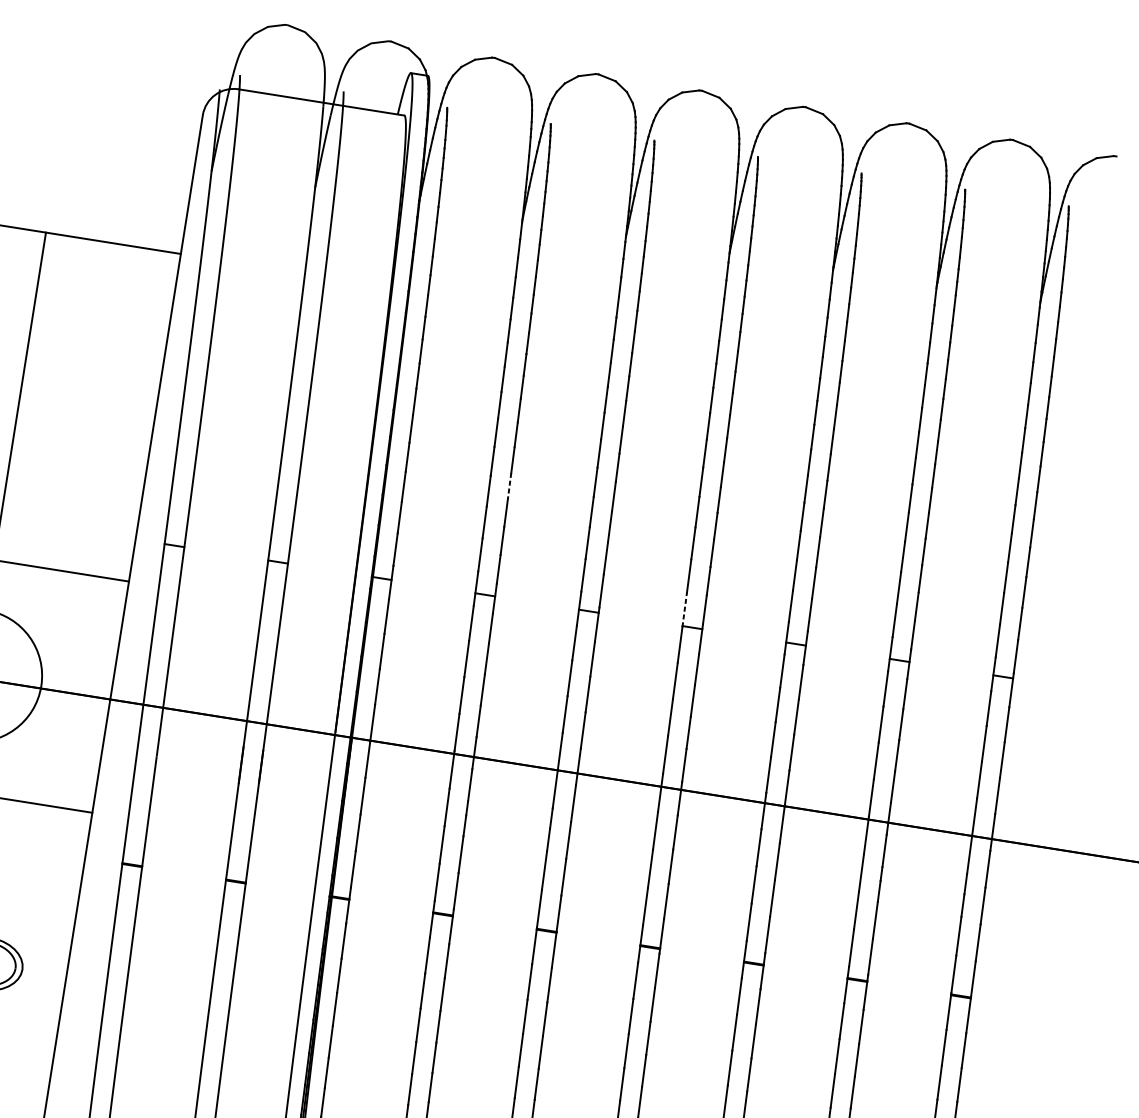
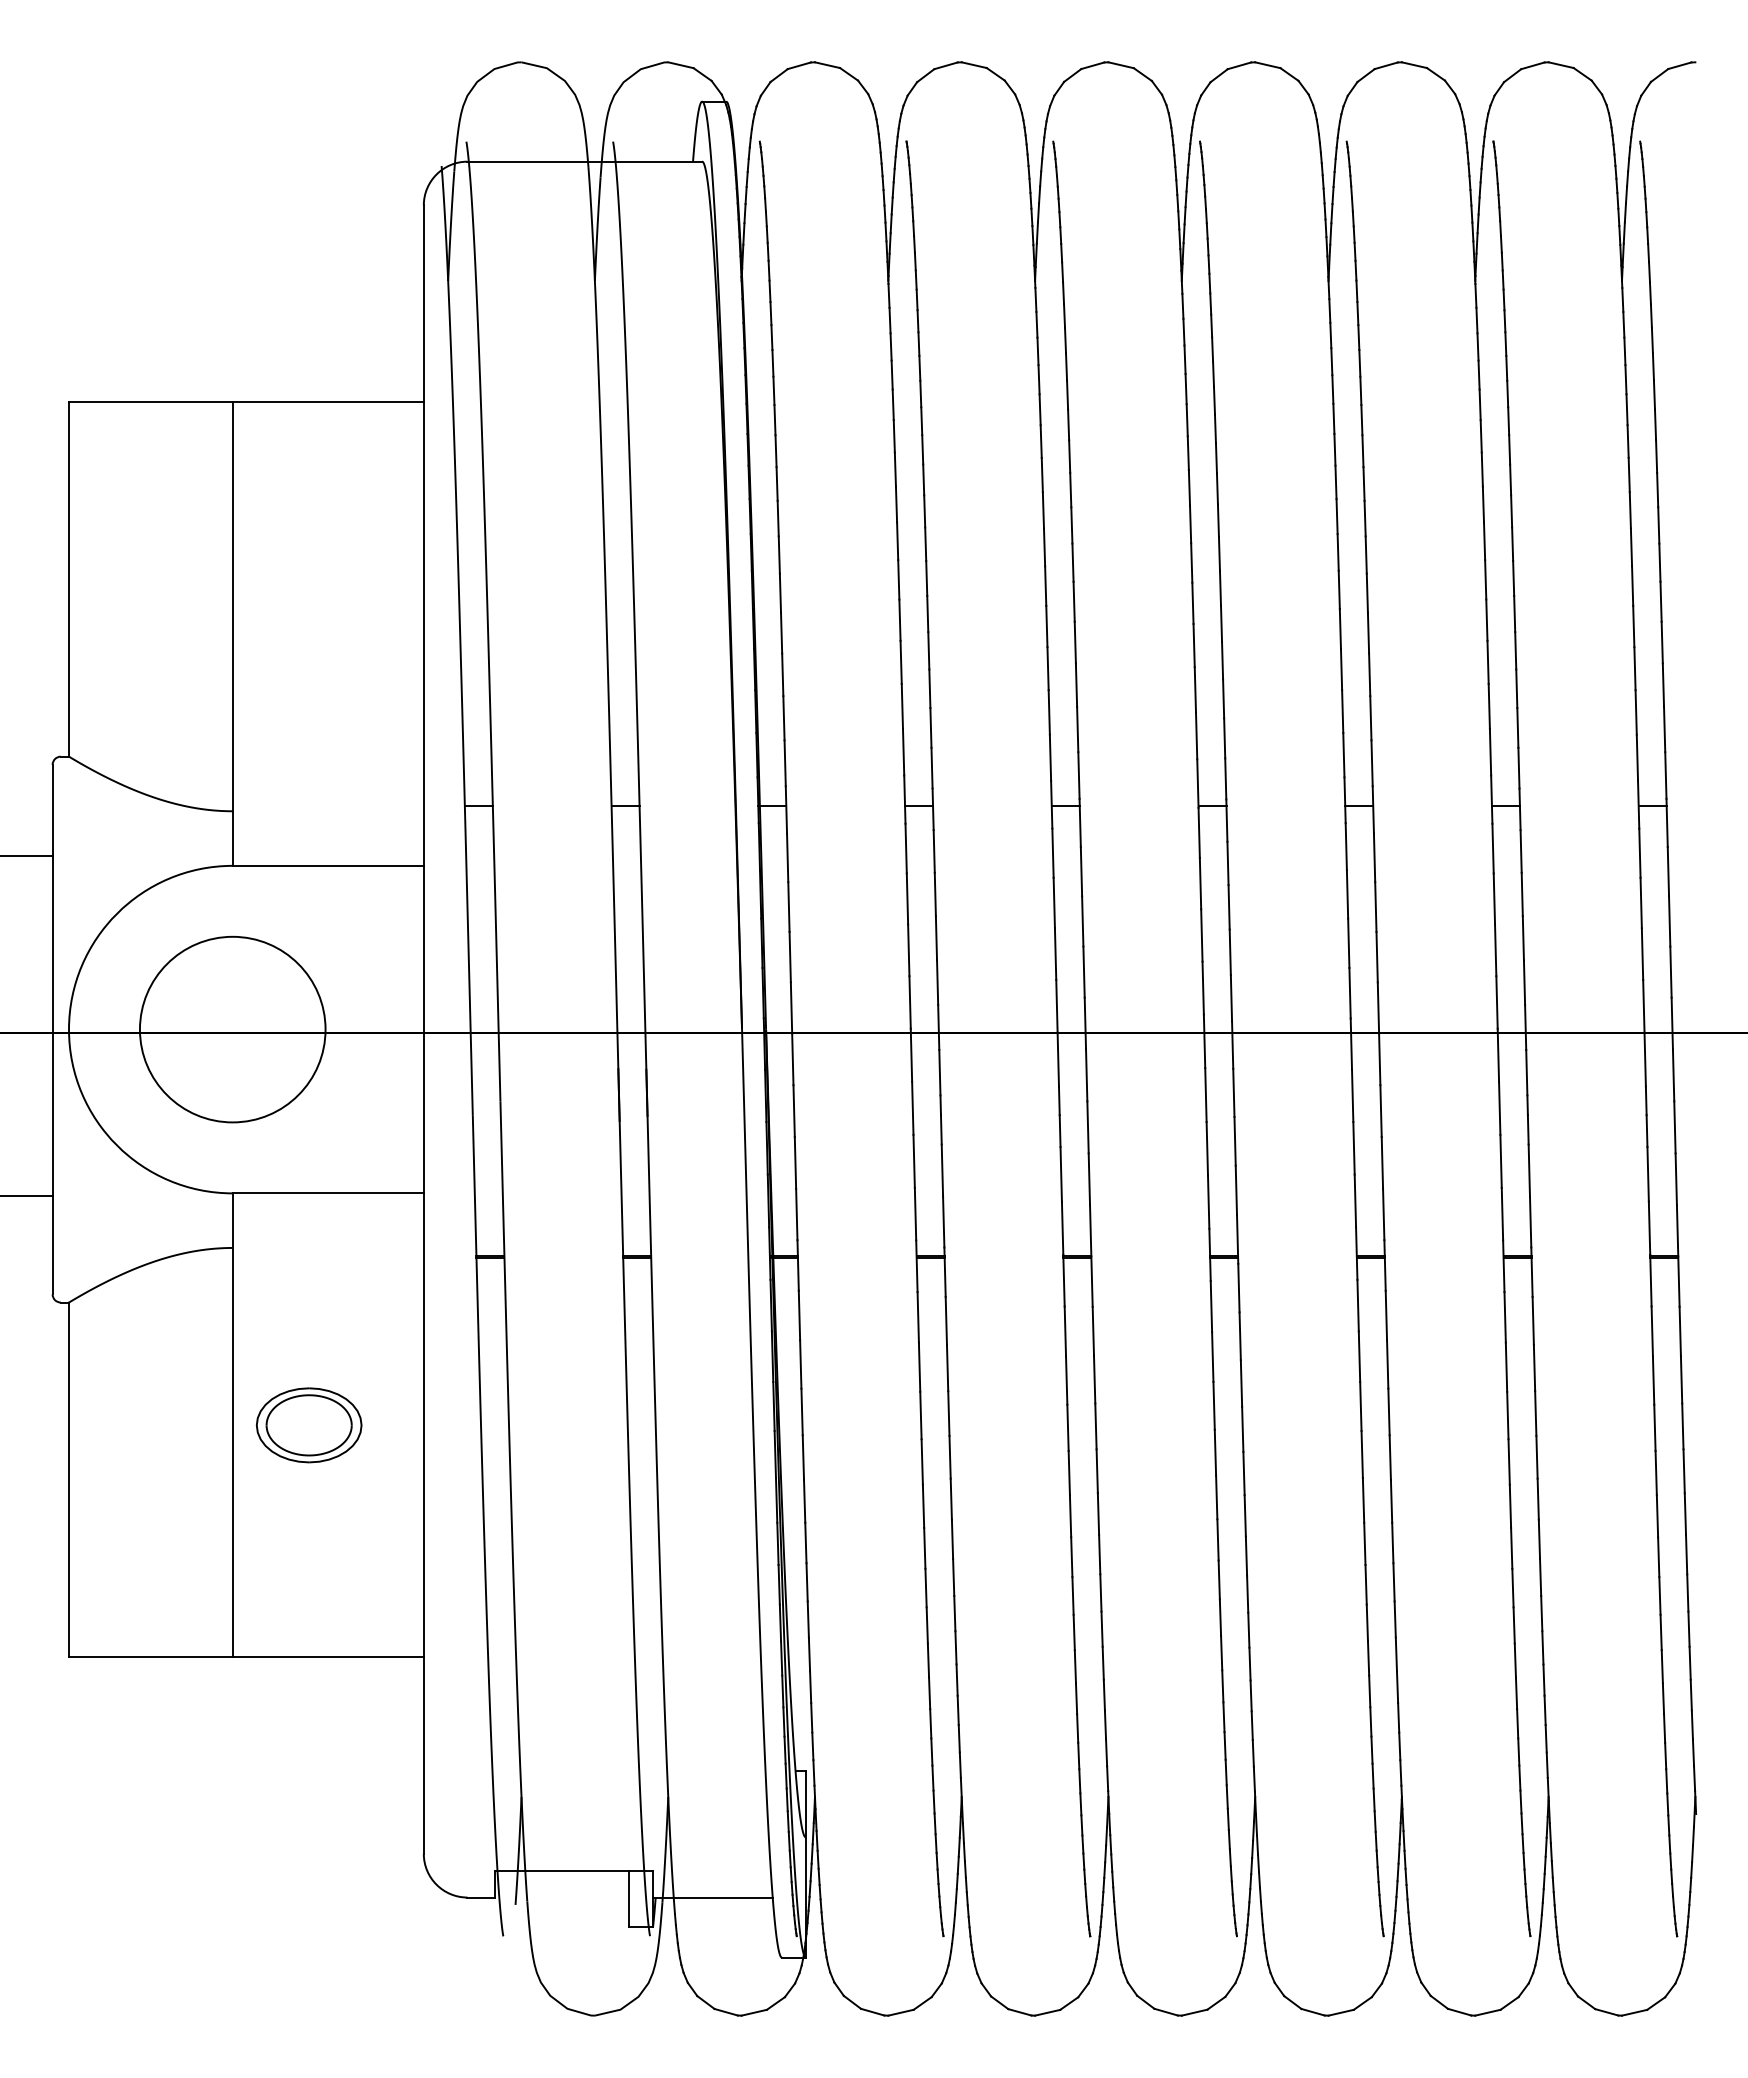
line: (509, 485) -> (928, 650), dashed -> solid
line: (684, 609) -> (1197, 783), dashed -> solid

